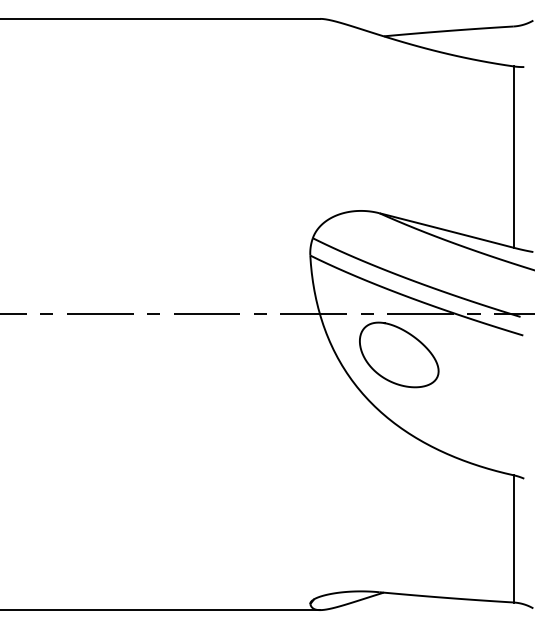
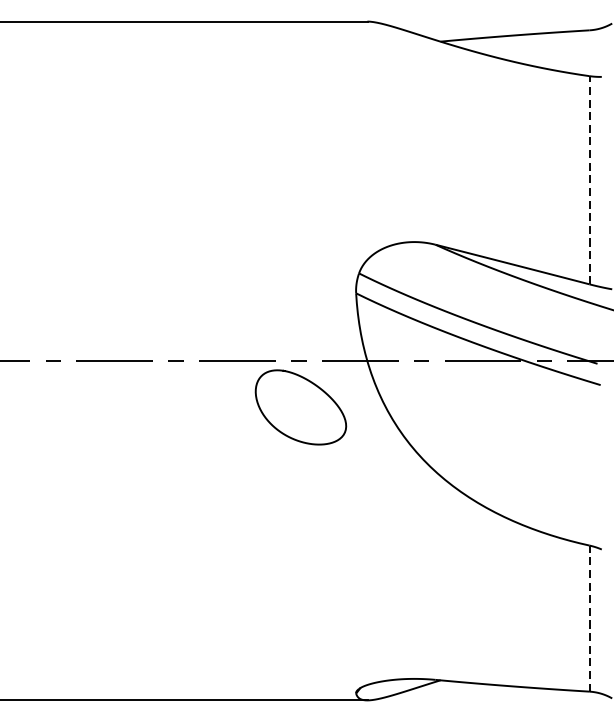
line: (513, 157) -> (589, 180), solid -> dashed
curve: (411, 336) -> (315, 386), moved
line: (513, 538) -> (589, 618), solid -> dashed

